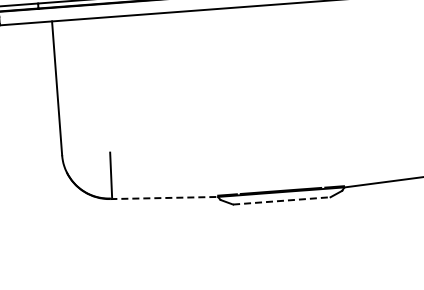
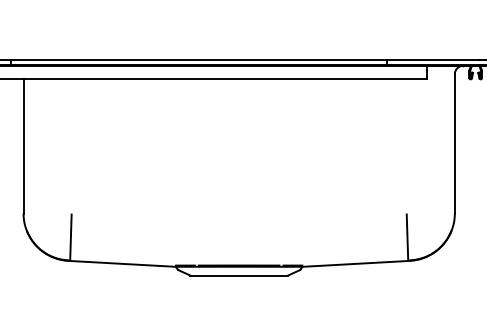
line: (164, 197) -> (122, 263), dashed -> solid
line: (282, 200) -> (239, 275), dashed -> solid

